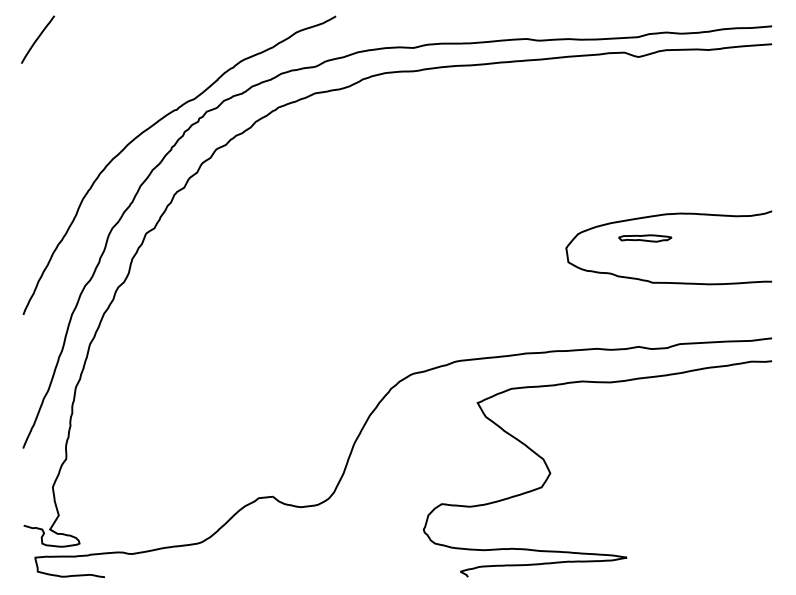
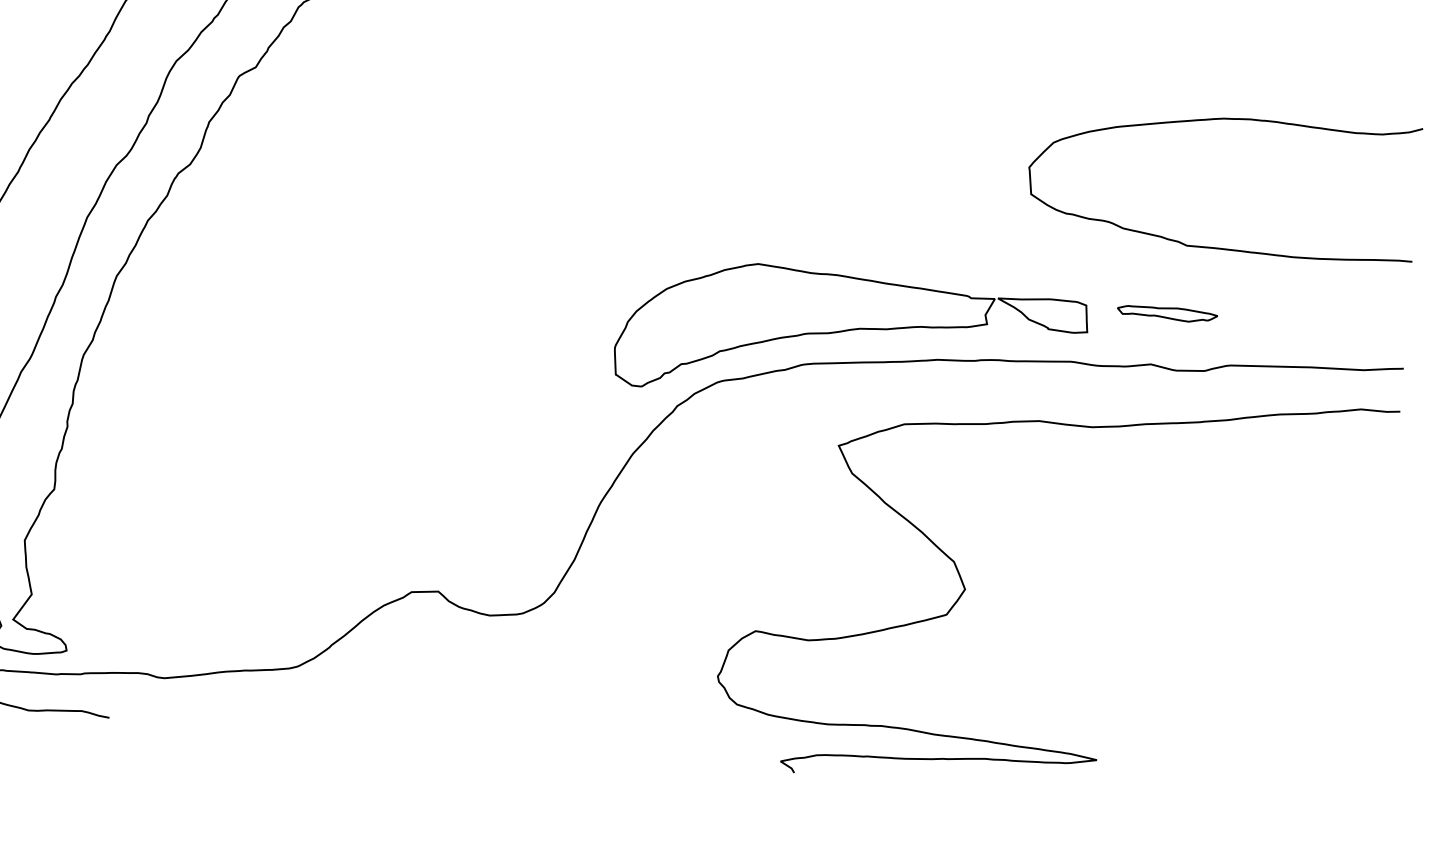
part: (645, 238) -> (1167, 313), moved
part: (479, 344) -> (851, 335), added

